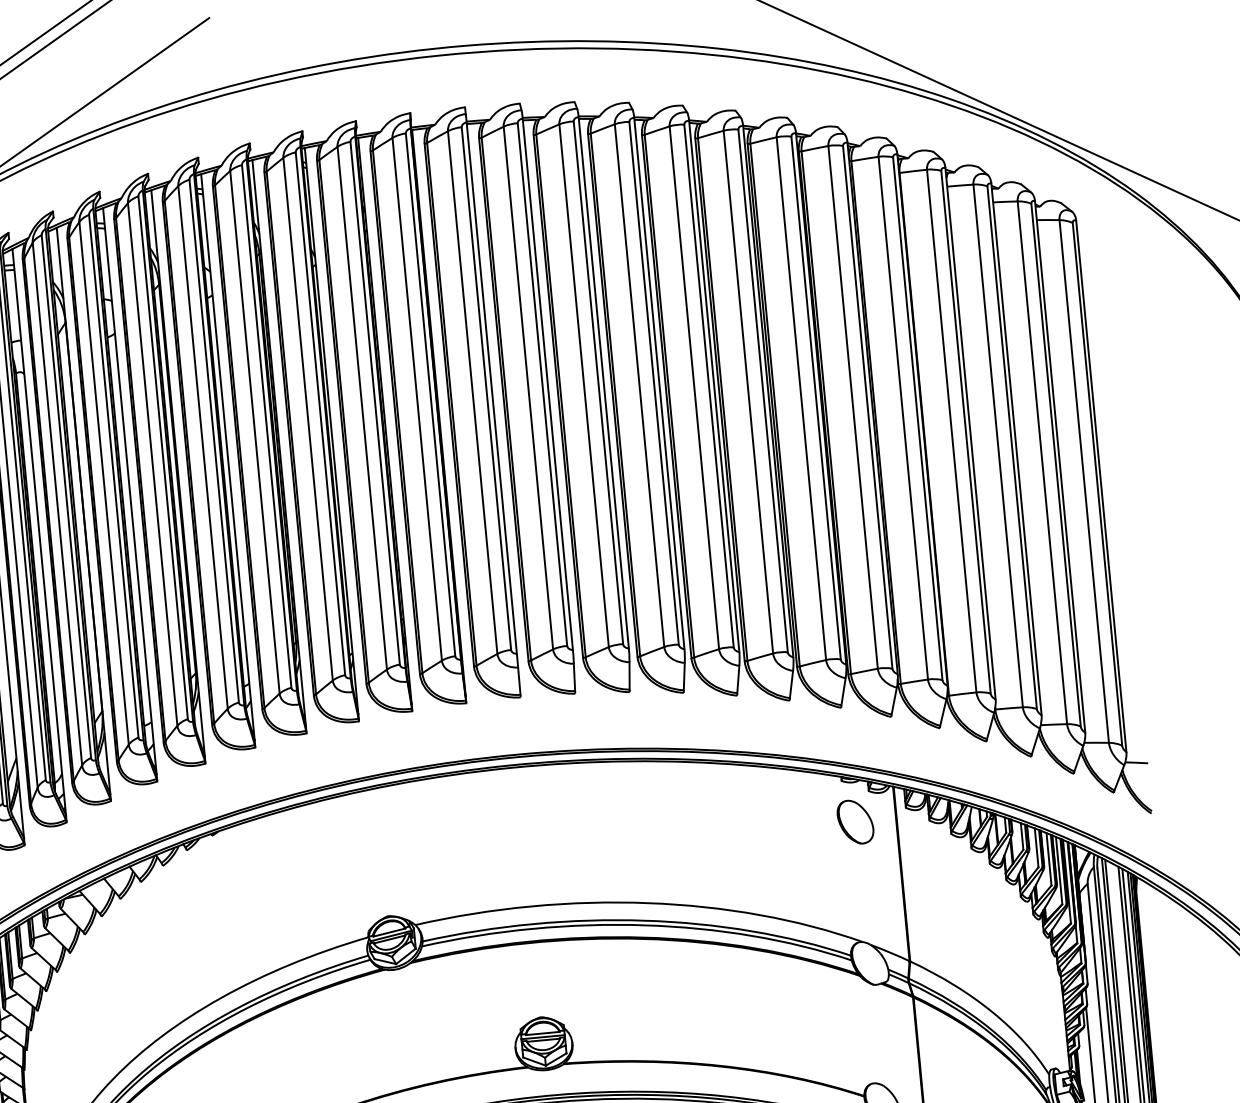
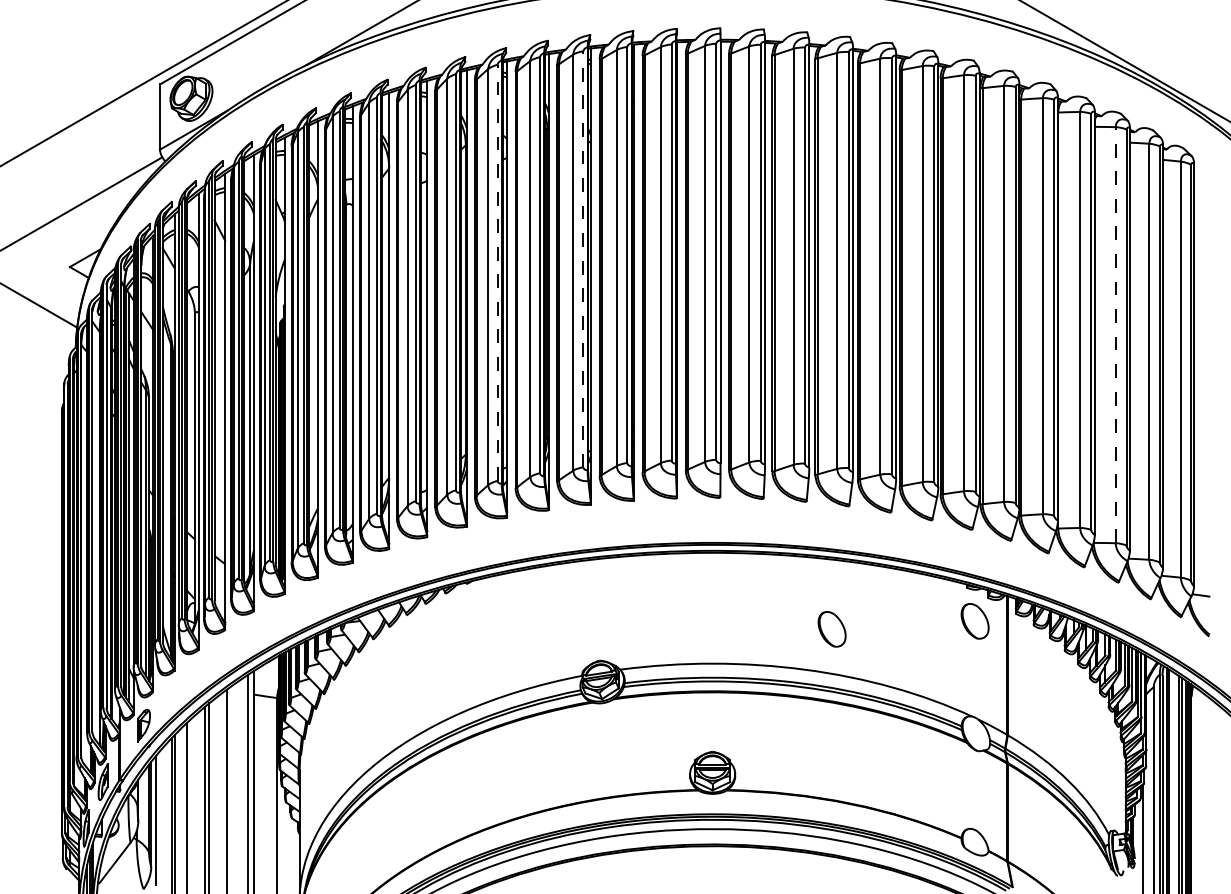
line: (320, 412) -> (583, 258), solid -> dashed
line: (214, 440) -> (497, 272), solid -> dashed
line: (997, 445) -> (1115, 334), solid -> dashed
part: (676, 849) -> (831, 629), added

